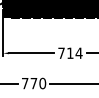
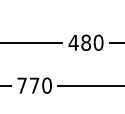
text: (69, 53) -> (84, 43), 714 -> 480

